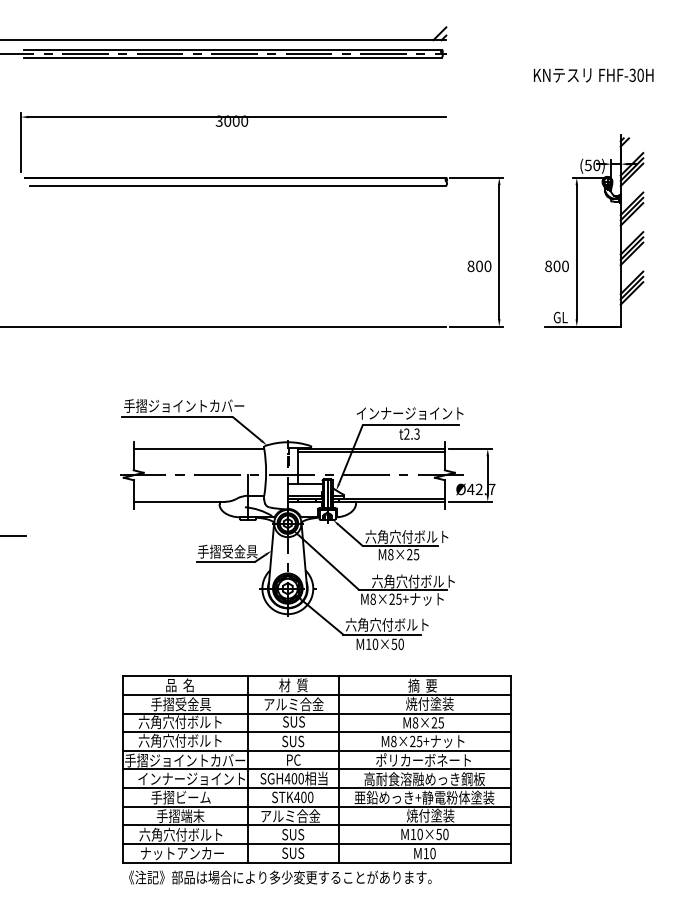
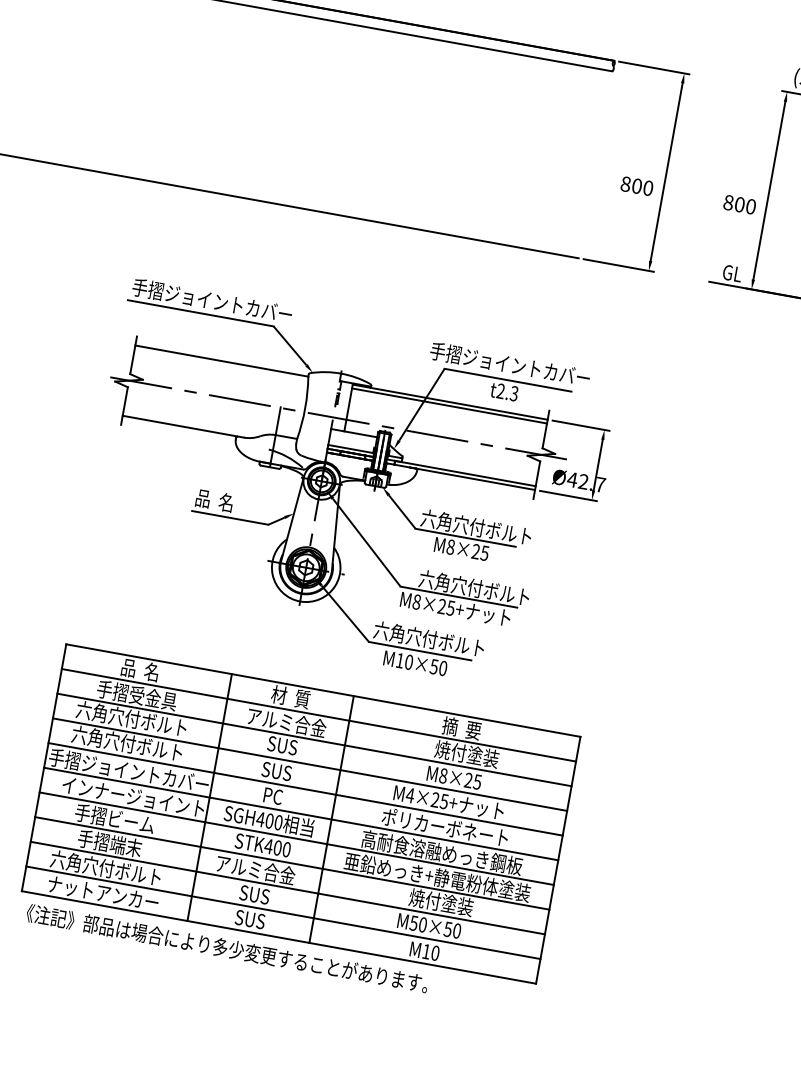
text: (410, 413) -> (510, 364), インナージョイント -> 手摺ジョイントカバー
text: (227, 551) -> (235, 504), 手摺受金具 -> 品  名
text: (393, 741) -> (409, 795), M8×25+ -> M4×25+
text: (413, 834) -> (414, 923), M10×50 -> M50×50

